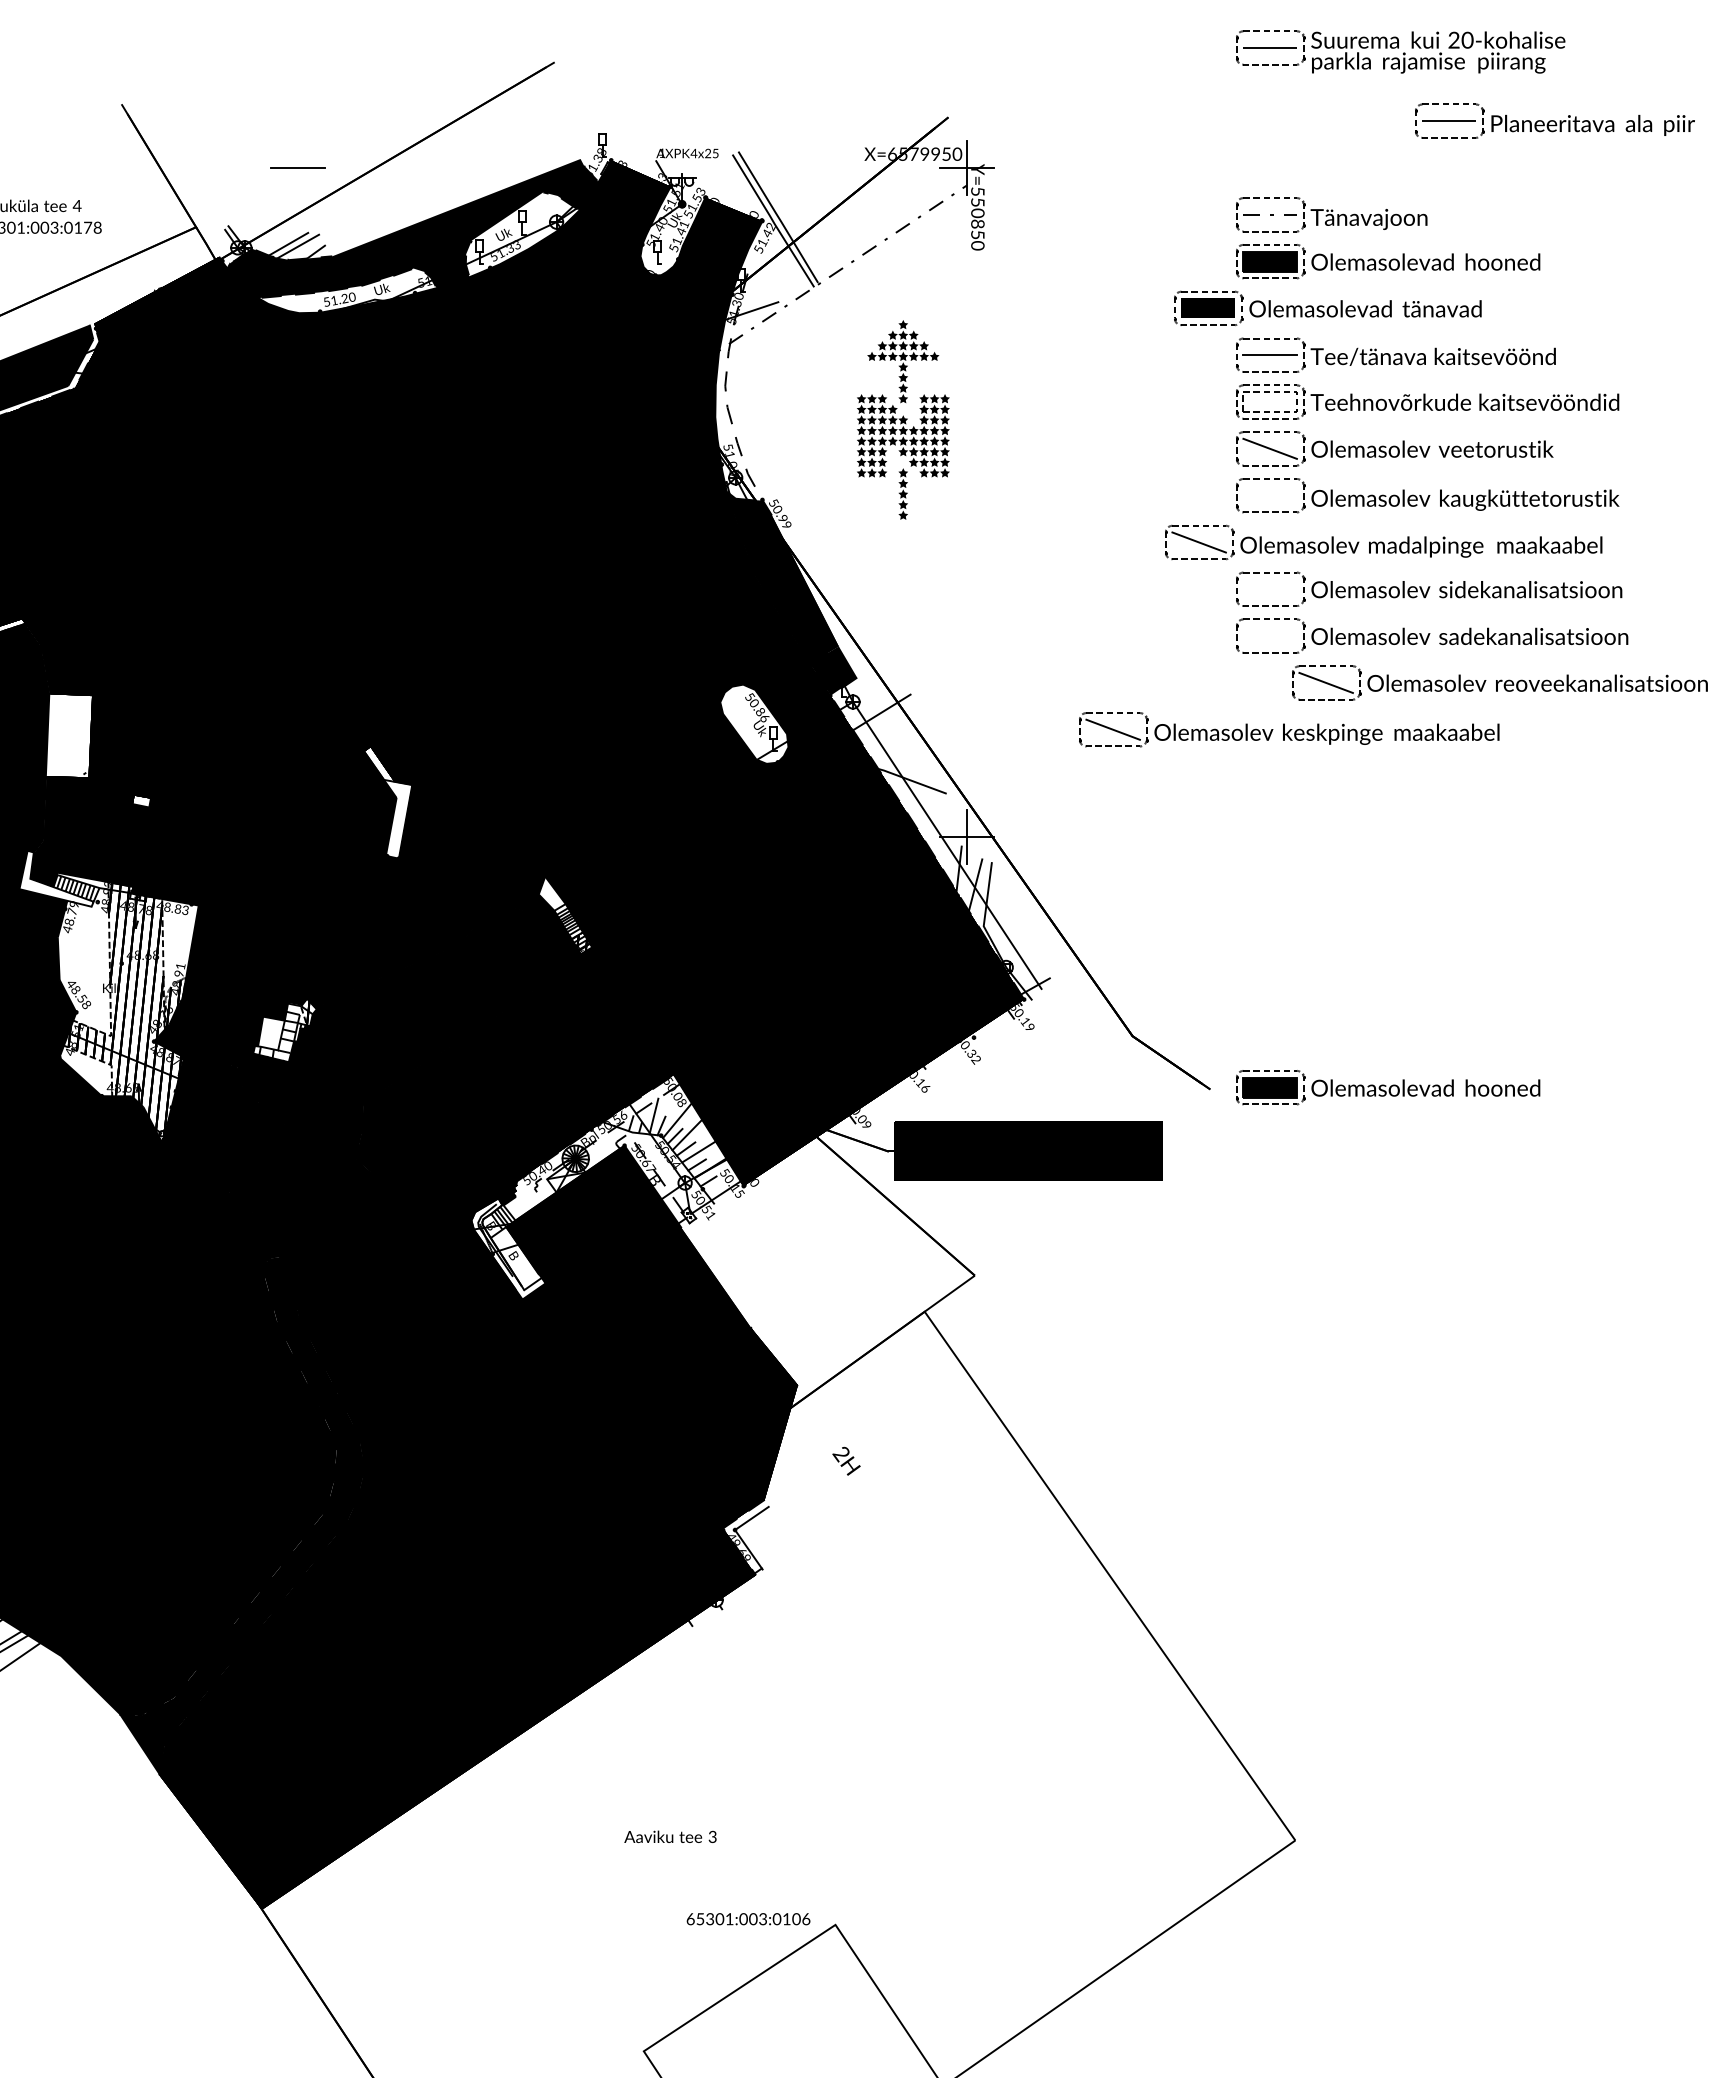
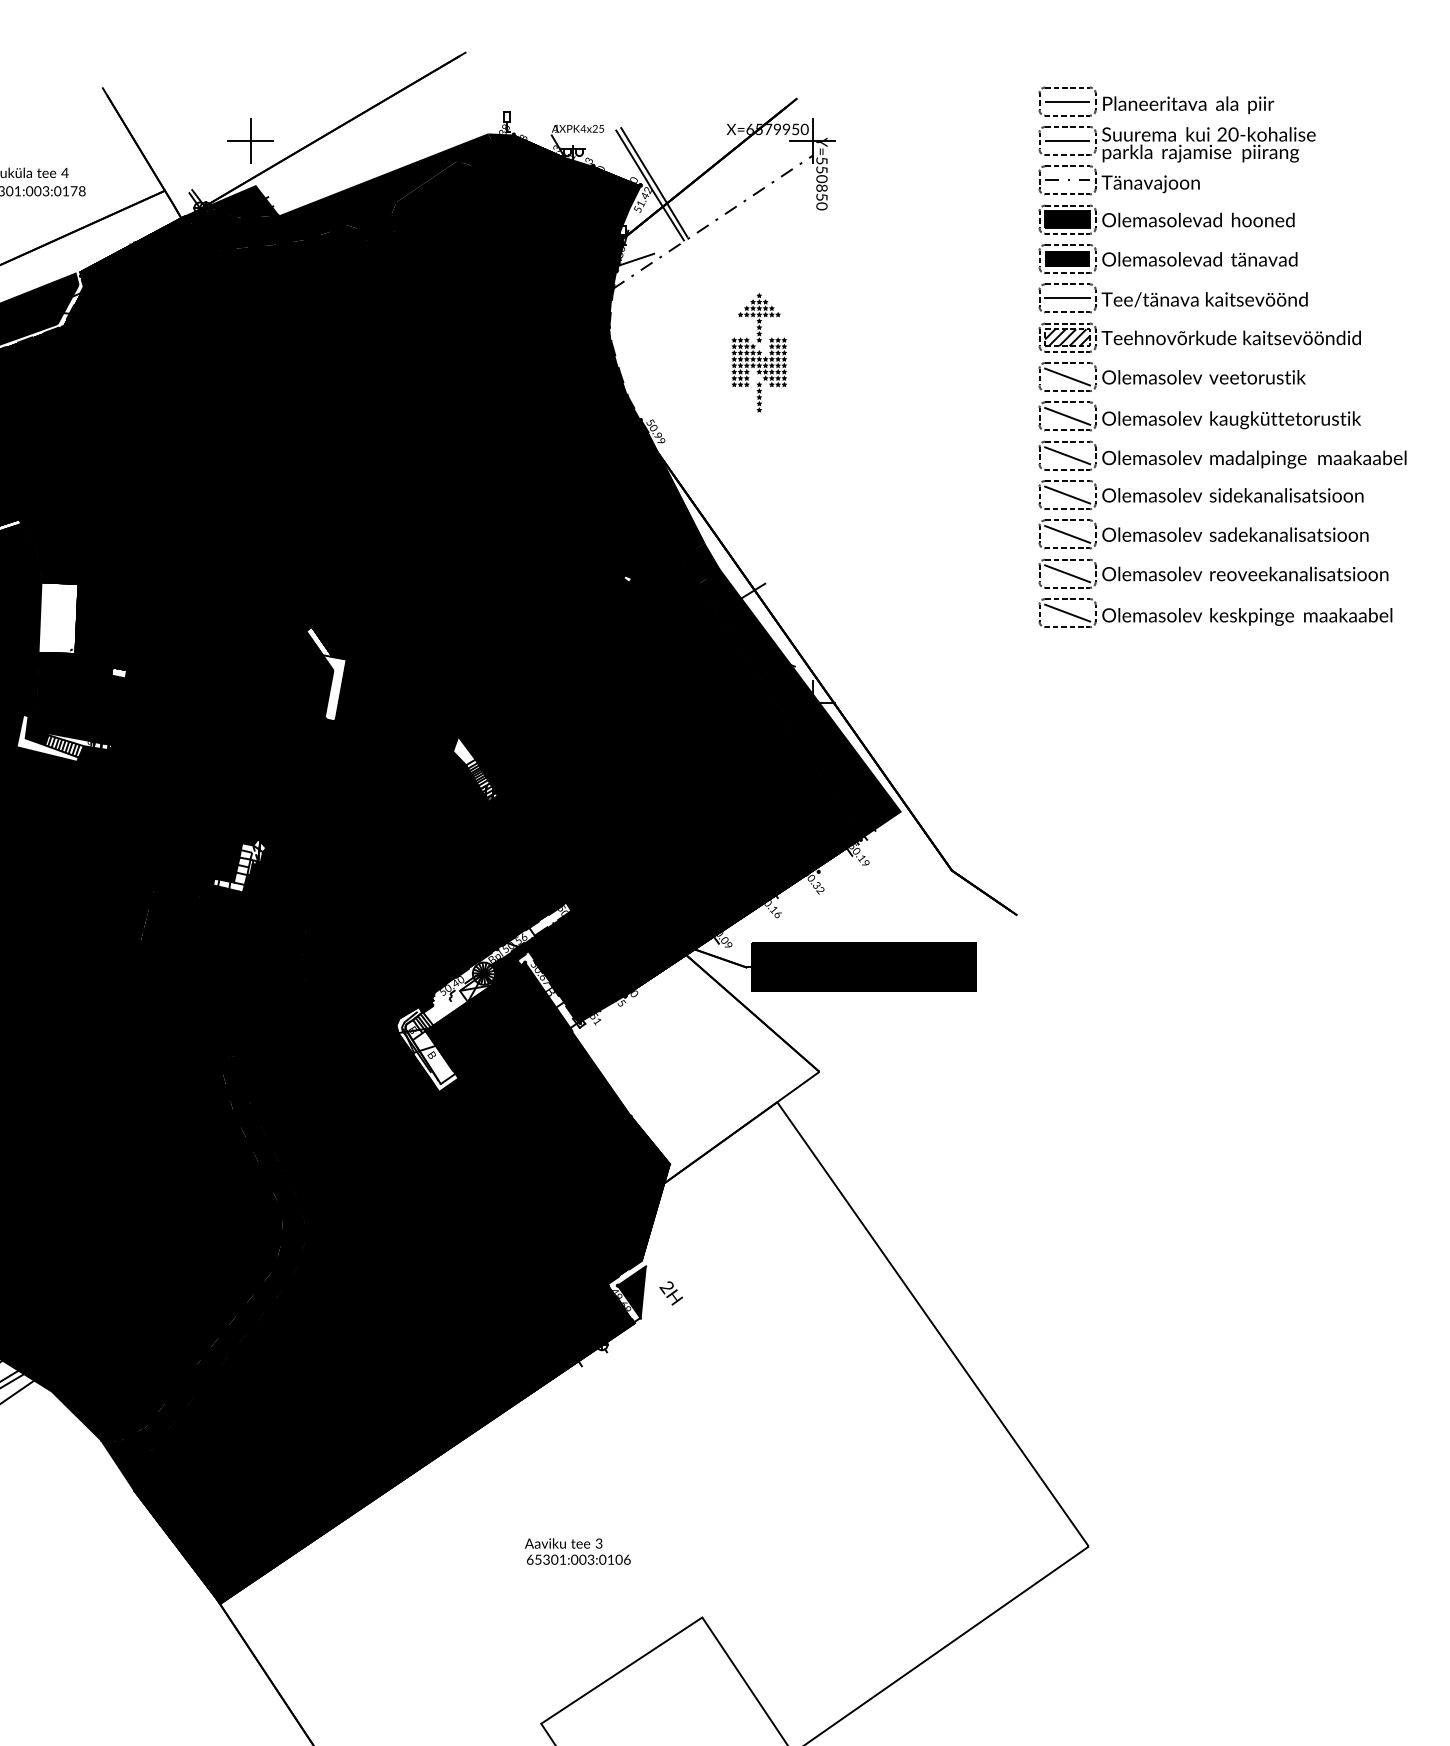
part: (1400, 51) -> (1177, 143), moved
part: (1554, 120) -> (1156, 101), moved
line: (298, 167) -> (251, 140), added
fill: (595, 170) -> (500, 143), added
fill: (672, 230) -> (565, 193), added
fill: (522, 234) -> (439, 196), added
fill: (275, 243) -> (231, 204), added
fill: (347, 290) -> (292, 243), added
part: (1327, 307) -> (1167, 258), moved
fill: (738, 387) -> (620, 325), added
hatch: (1269, 402) -> (1067, 338), added
part: (903, 419) -> (759, 352), size x0.71
line: (1269, 495) -> (1067, 416), added
part: (1383, 542) -> (1222, 455), moved
line: (1269, 589) -> (1067, 495), added
line: (1269, 636) -> (1067, 534), added
part: (1499, 682) -> (1213, 573), moved
fill: (754, 723) -> (634, 607), added
part: (1289, 729) -> (1215, 612), moved
fill: (951, 838) -> (799, 704), added
fill: (127, 1015) -> (107, 853), added
fill: (271, 1033) -> (228, 868), added
part: (1388, 1087) -> (1167, 913), removed
fill: (663, 1151) -> (557, 967), added
text: (846, 1460) -> (671, 1292), moved
fill: (752, 1538) -> (632, 1292), added
text: (748, 1919) -> (578, 1560), moved

